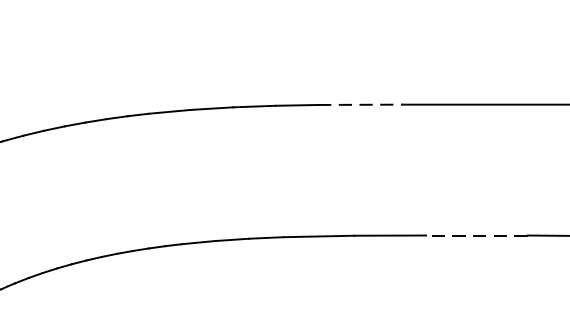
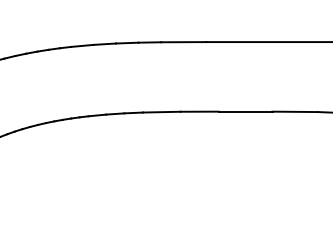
line: (360, 105) -> (183, 42), dashed -> solid
line: (476, 235) -> (245, 111), dashed -> solid

